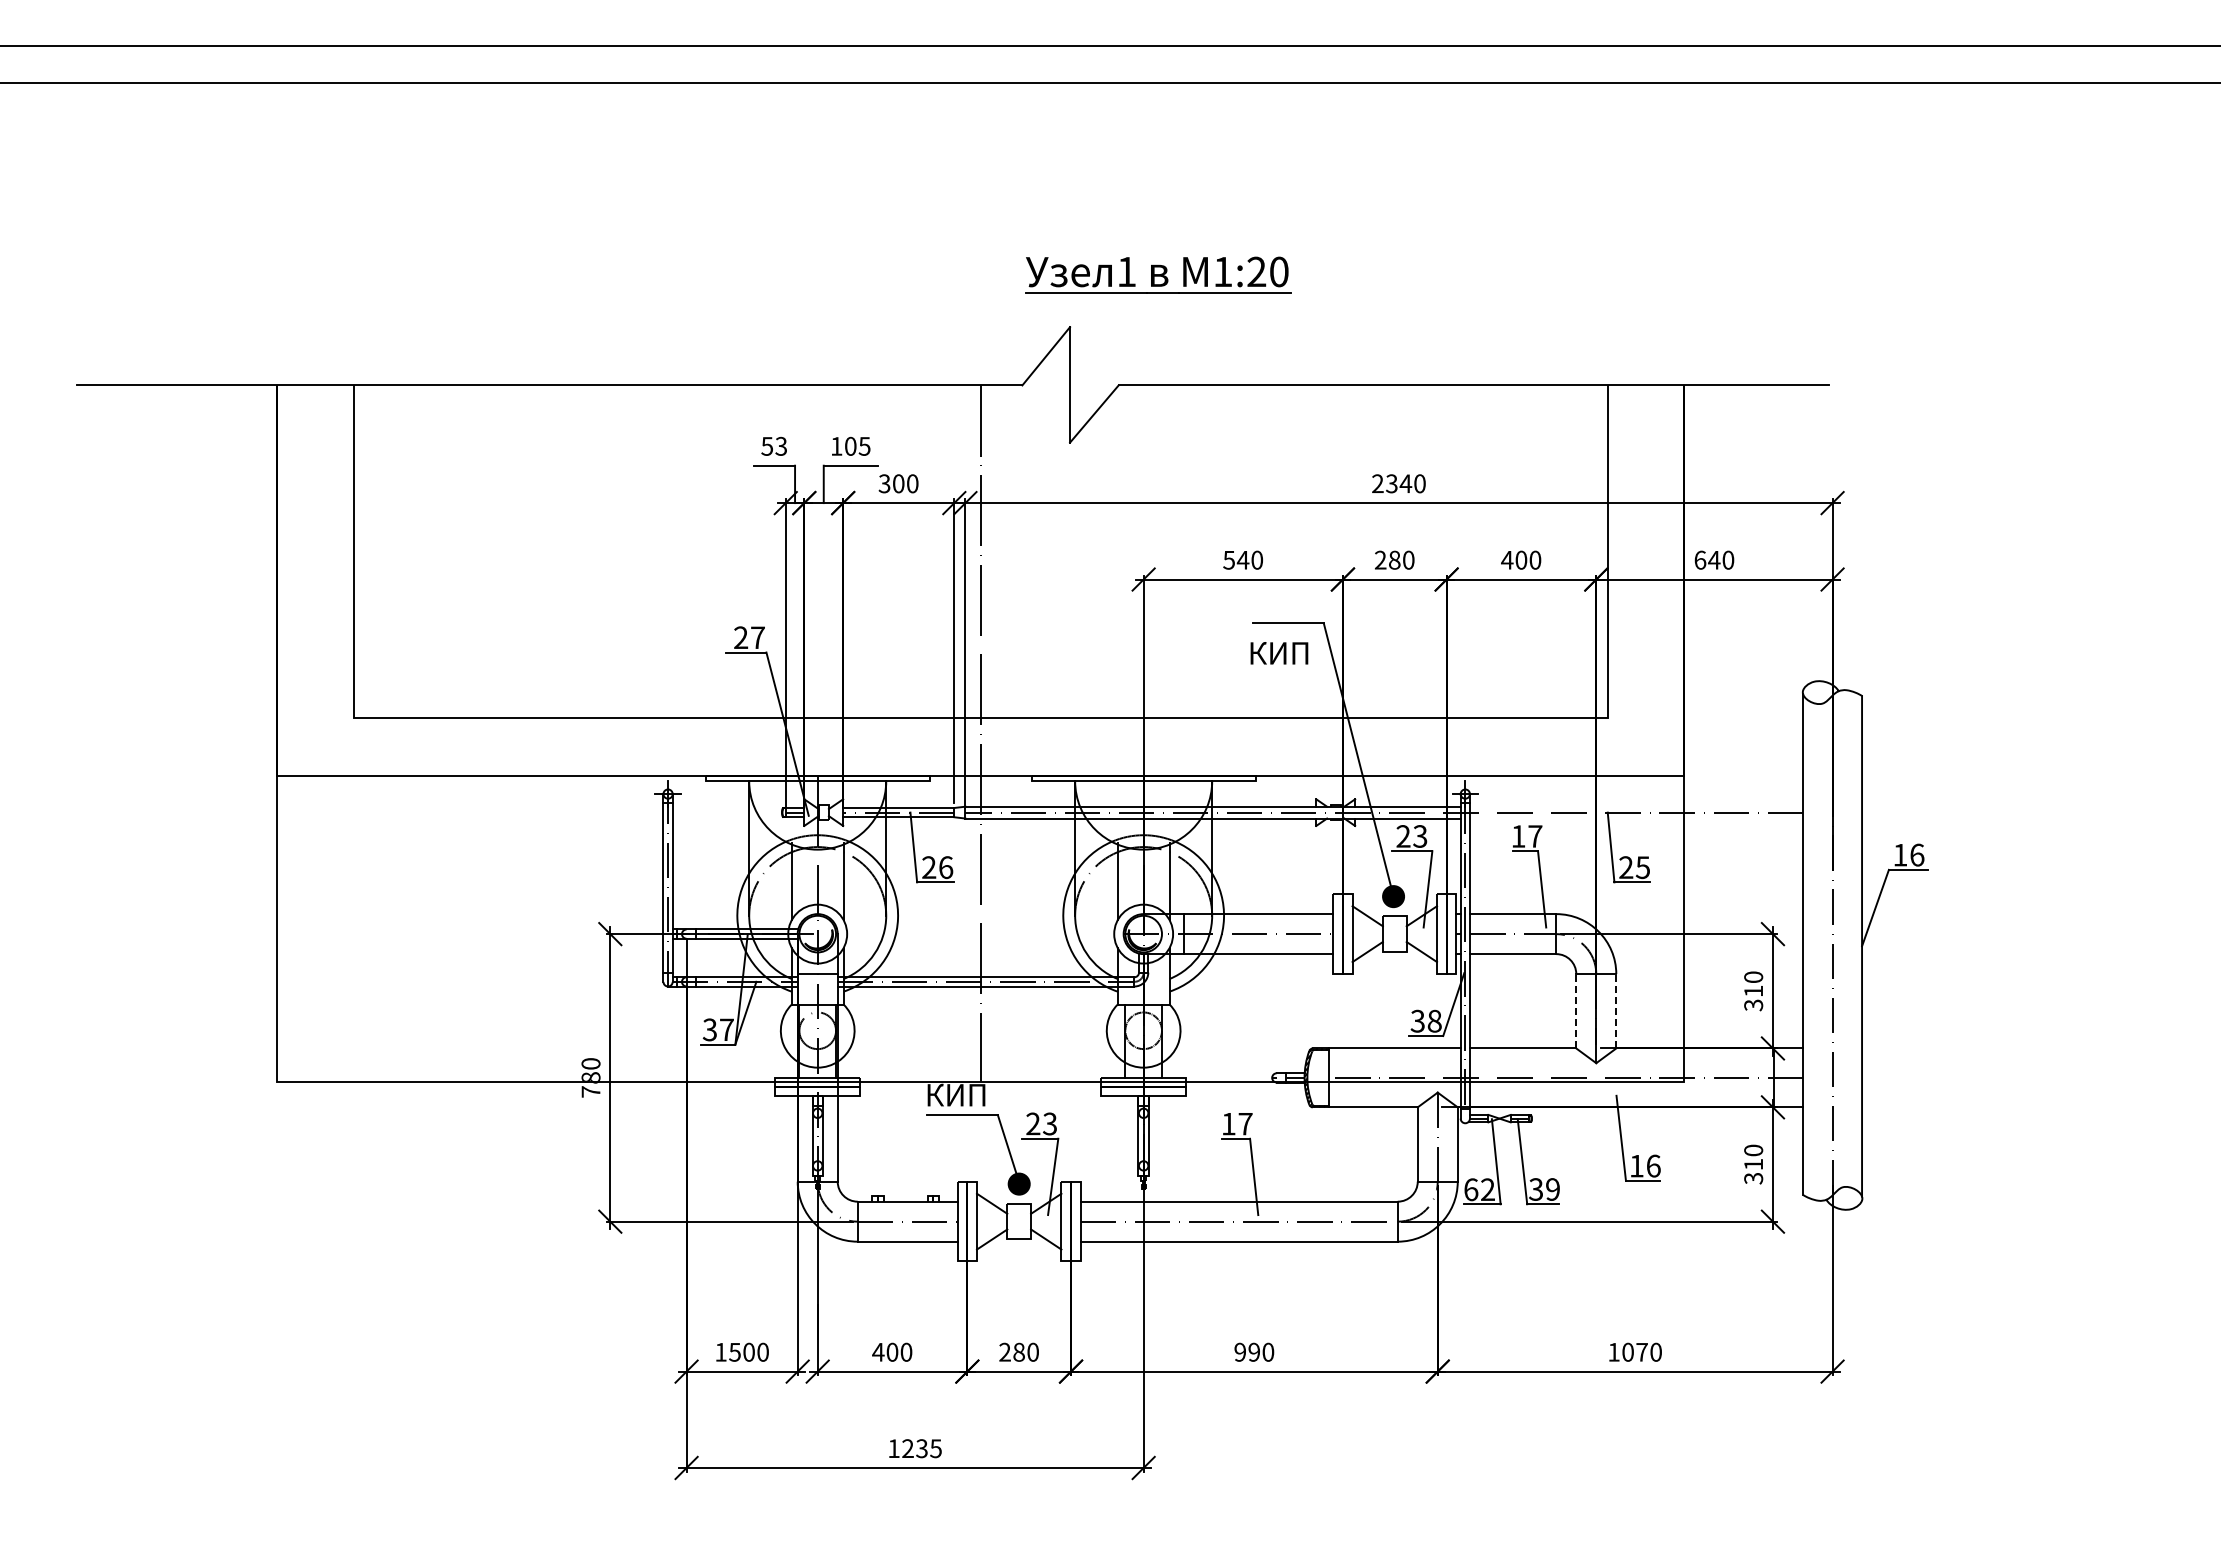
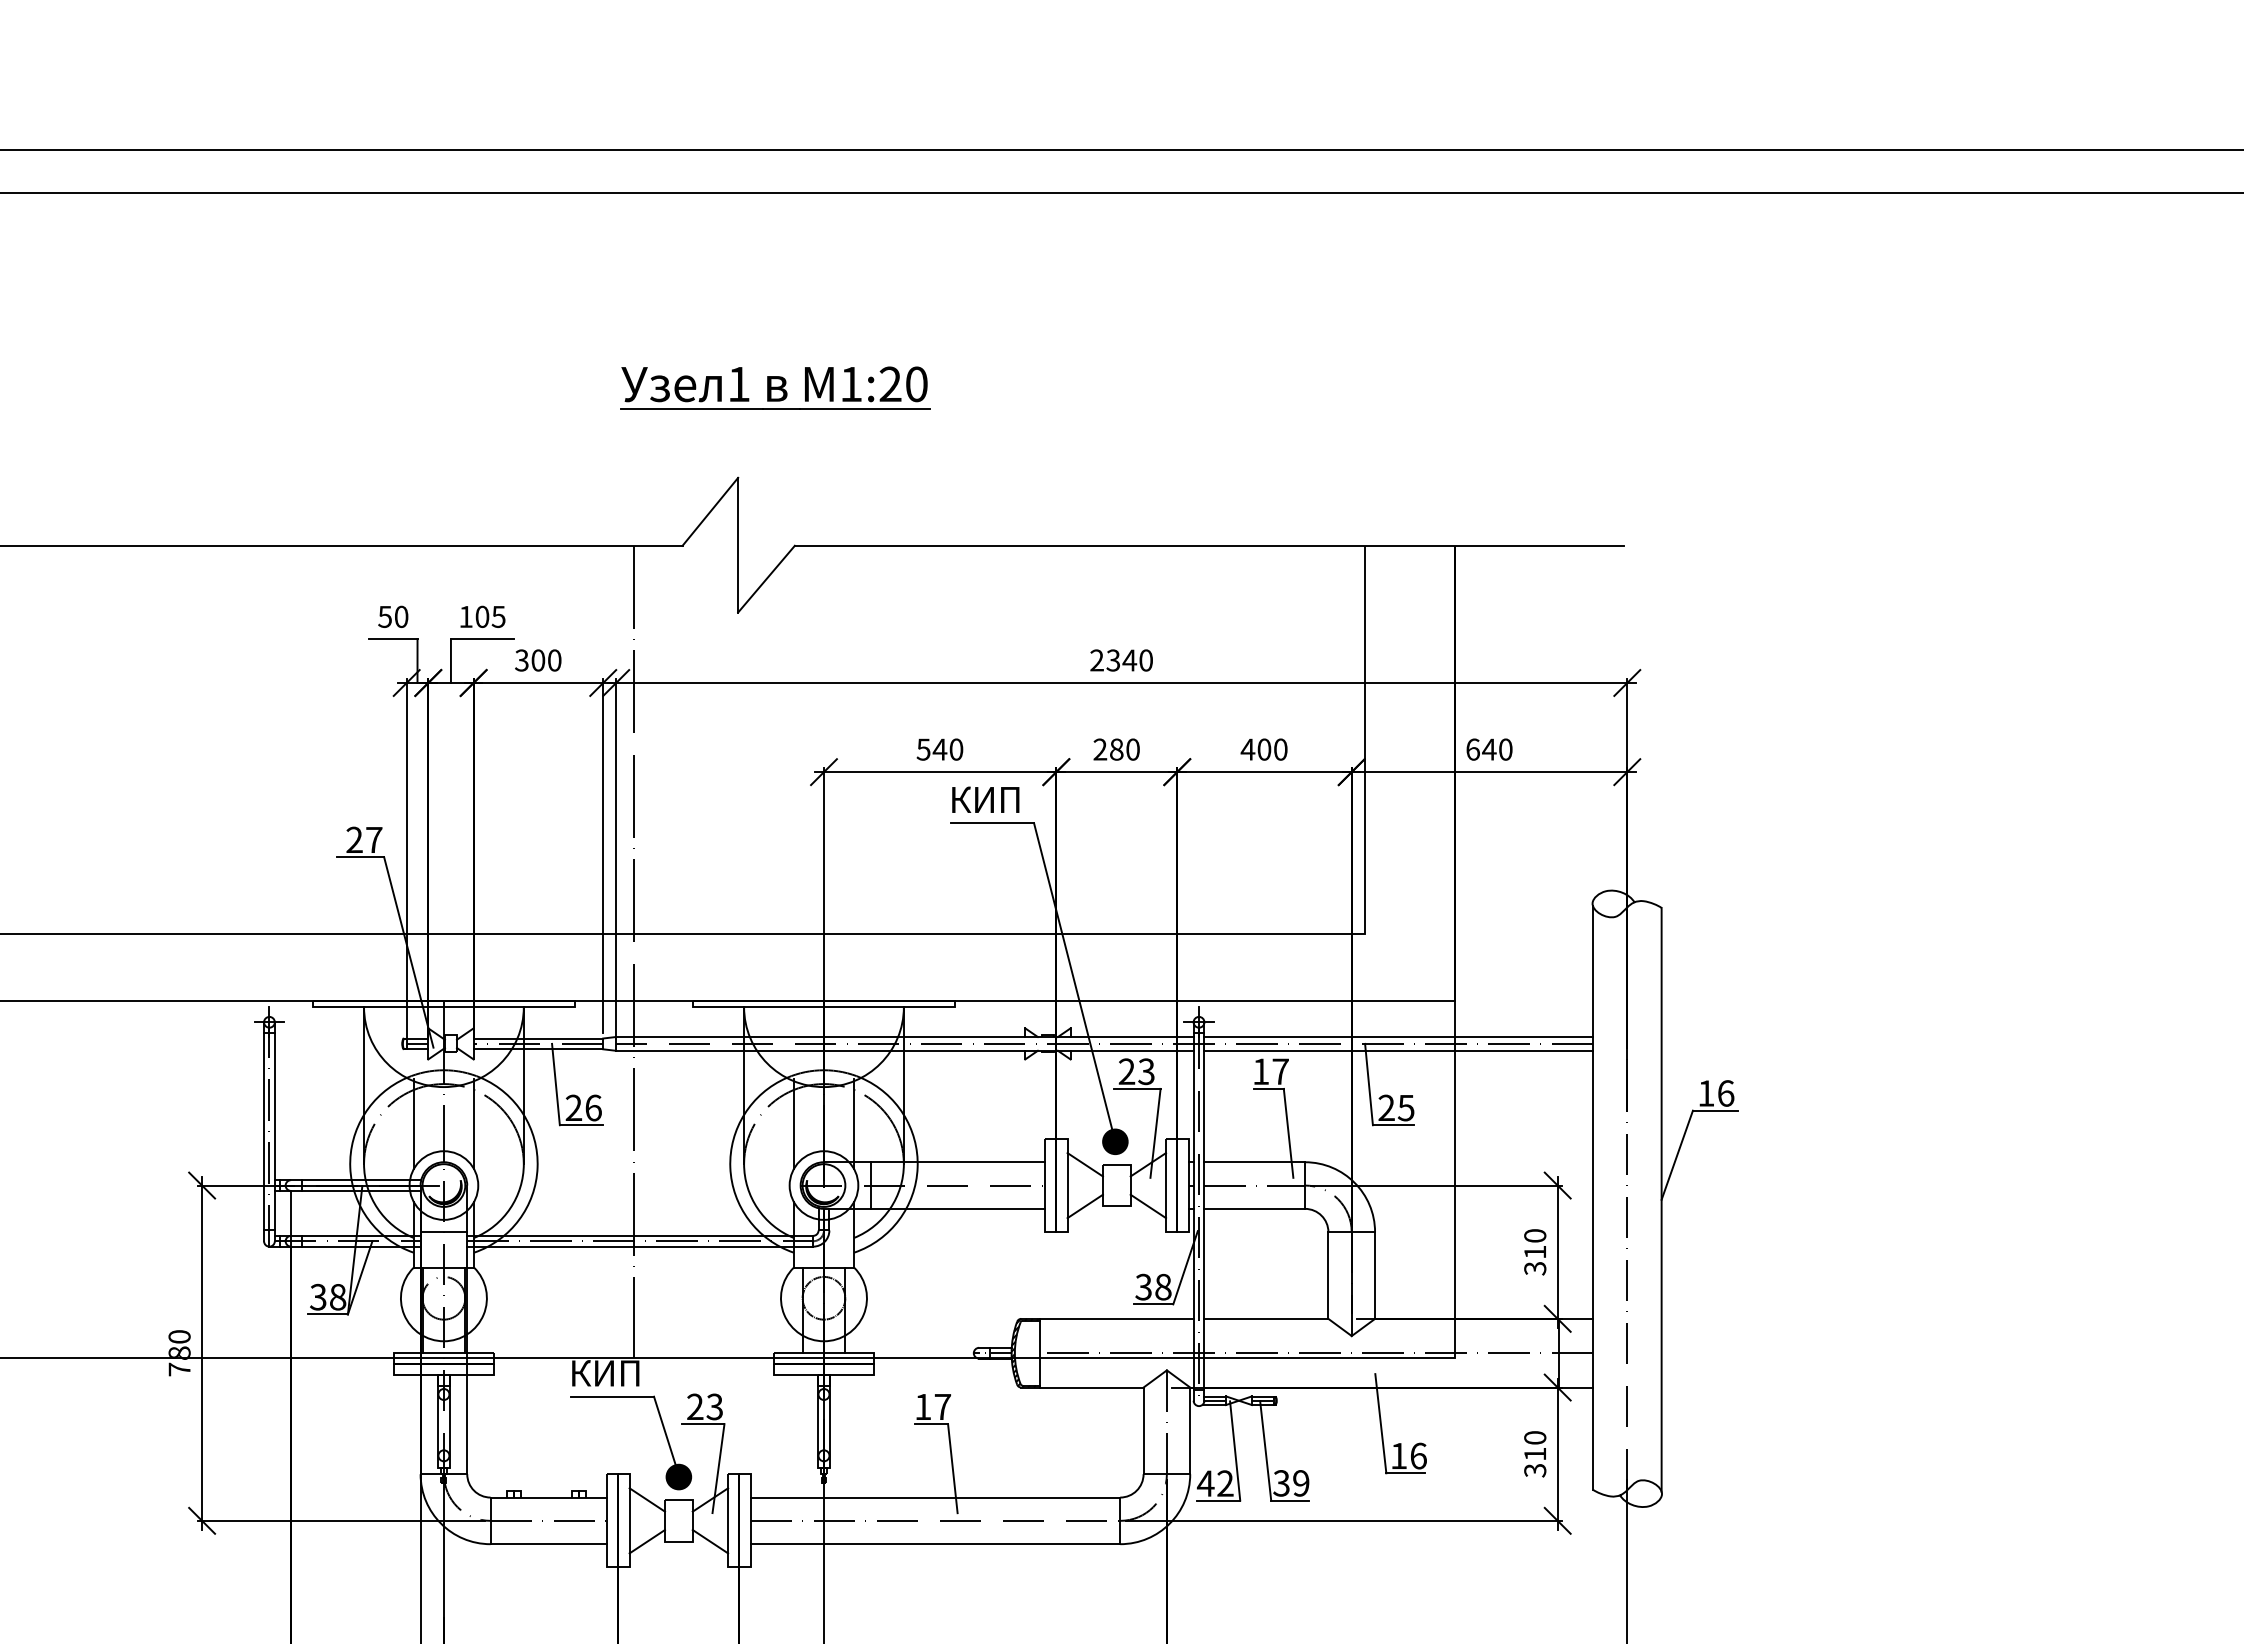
part: (1158, 274) -> (775, 387), moved
text: (781, 446) -> (401, 617), 53 -> 50
text: (1279, 653) -> (985, 800), moved
line: (1636, 806) -> (1398, 1036), added
line: (1636, 818) -> (1398, 1050), added
line: (1576, 1010) -> (1328, 1274), dashed -> solid
line: (1616, 1010) -> (1375, 1274), dashed -> solid
text: (726, 1029) -> (337, 1296), 37 -> 38
text: (1470, 1189) -> (1205, 1483), 62 -> 42

